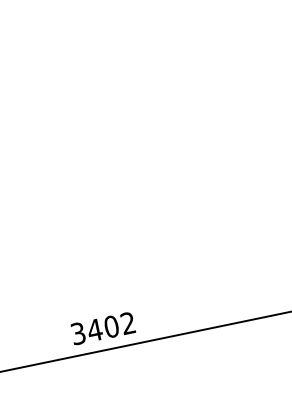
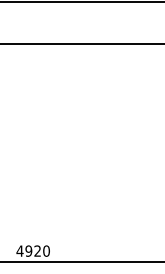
text: (101, 327) -> (32, 250), 3402 -> 4920

